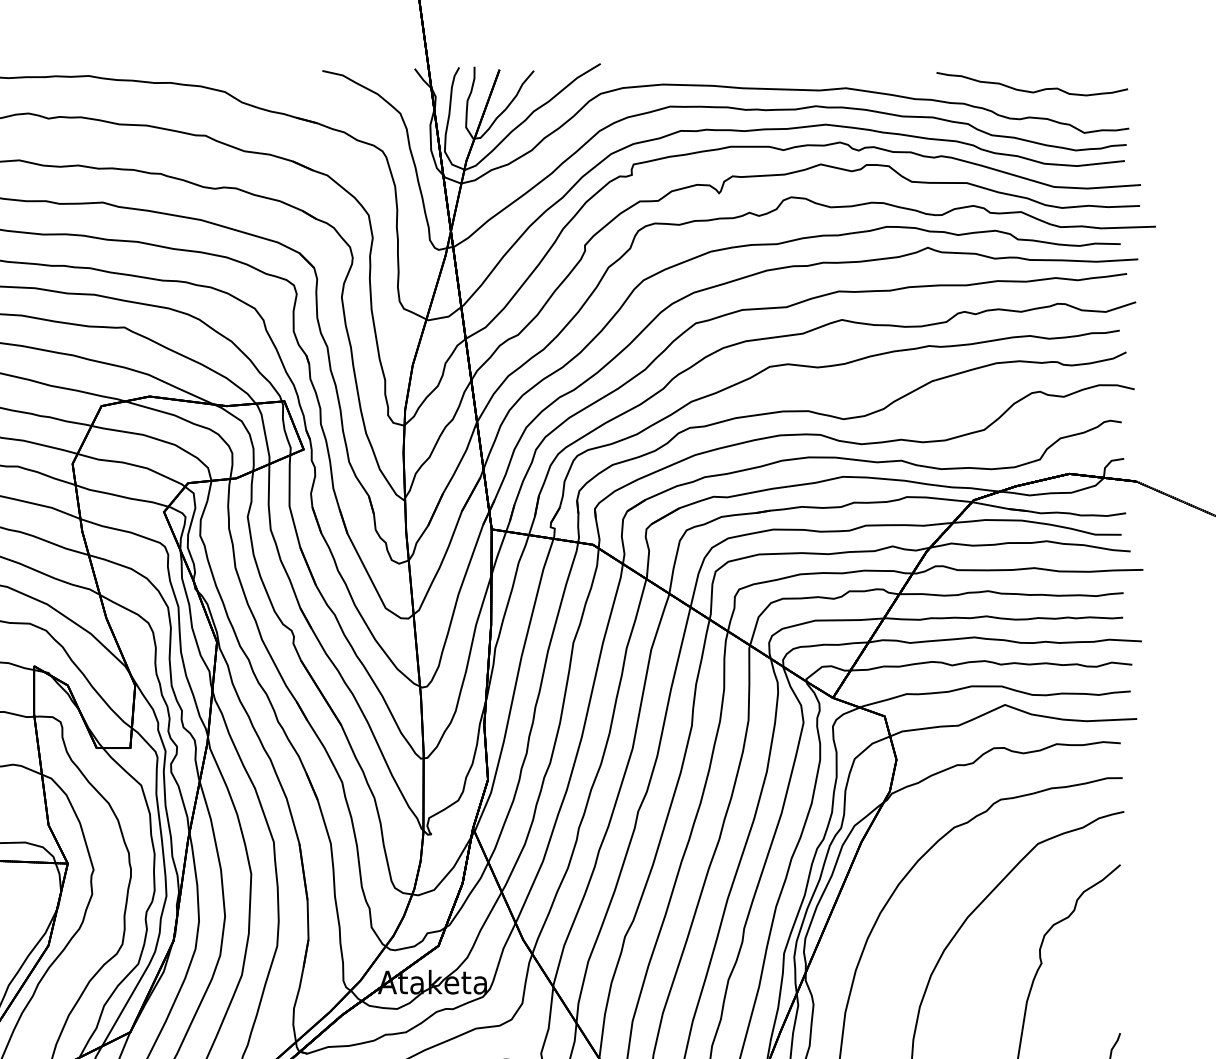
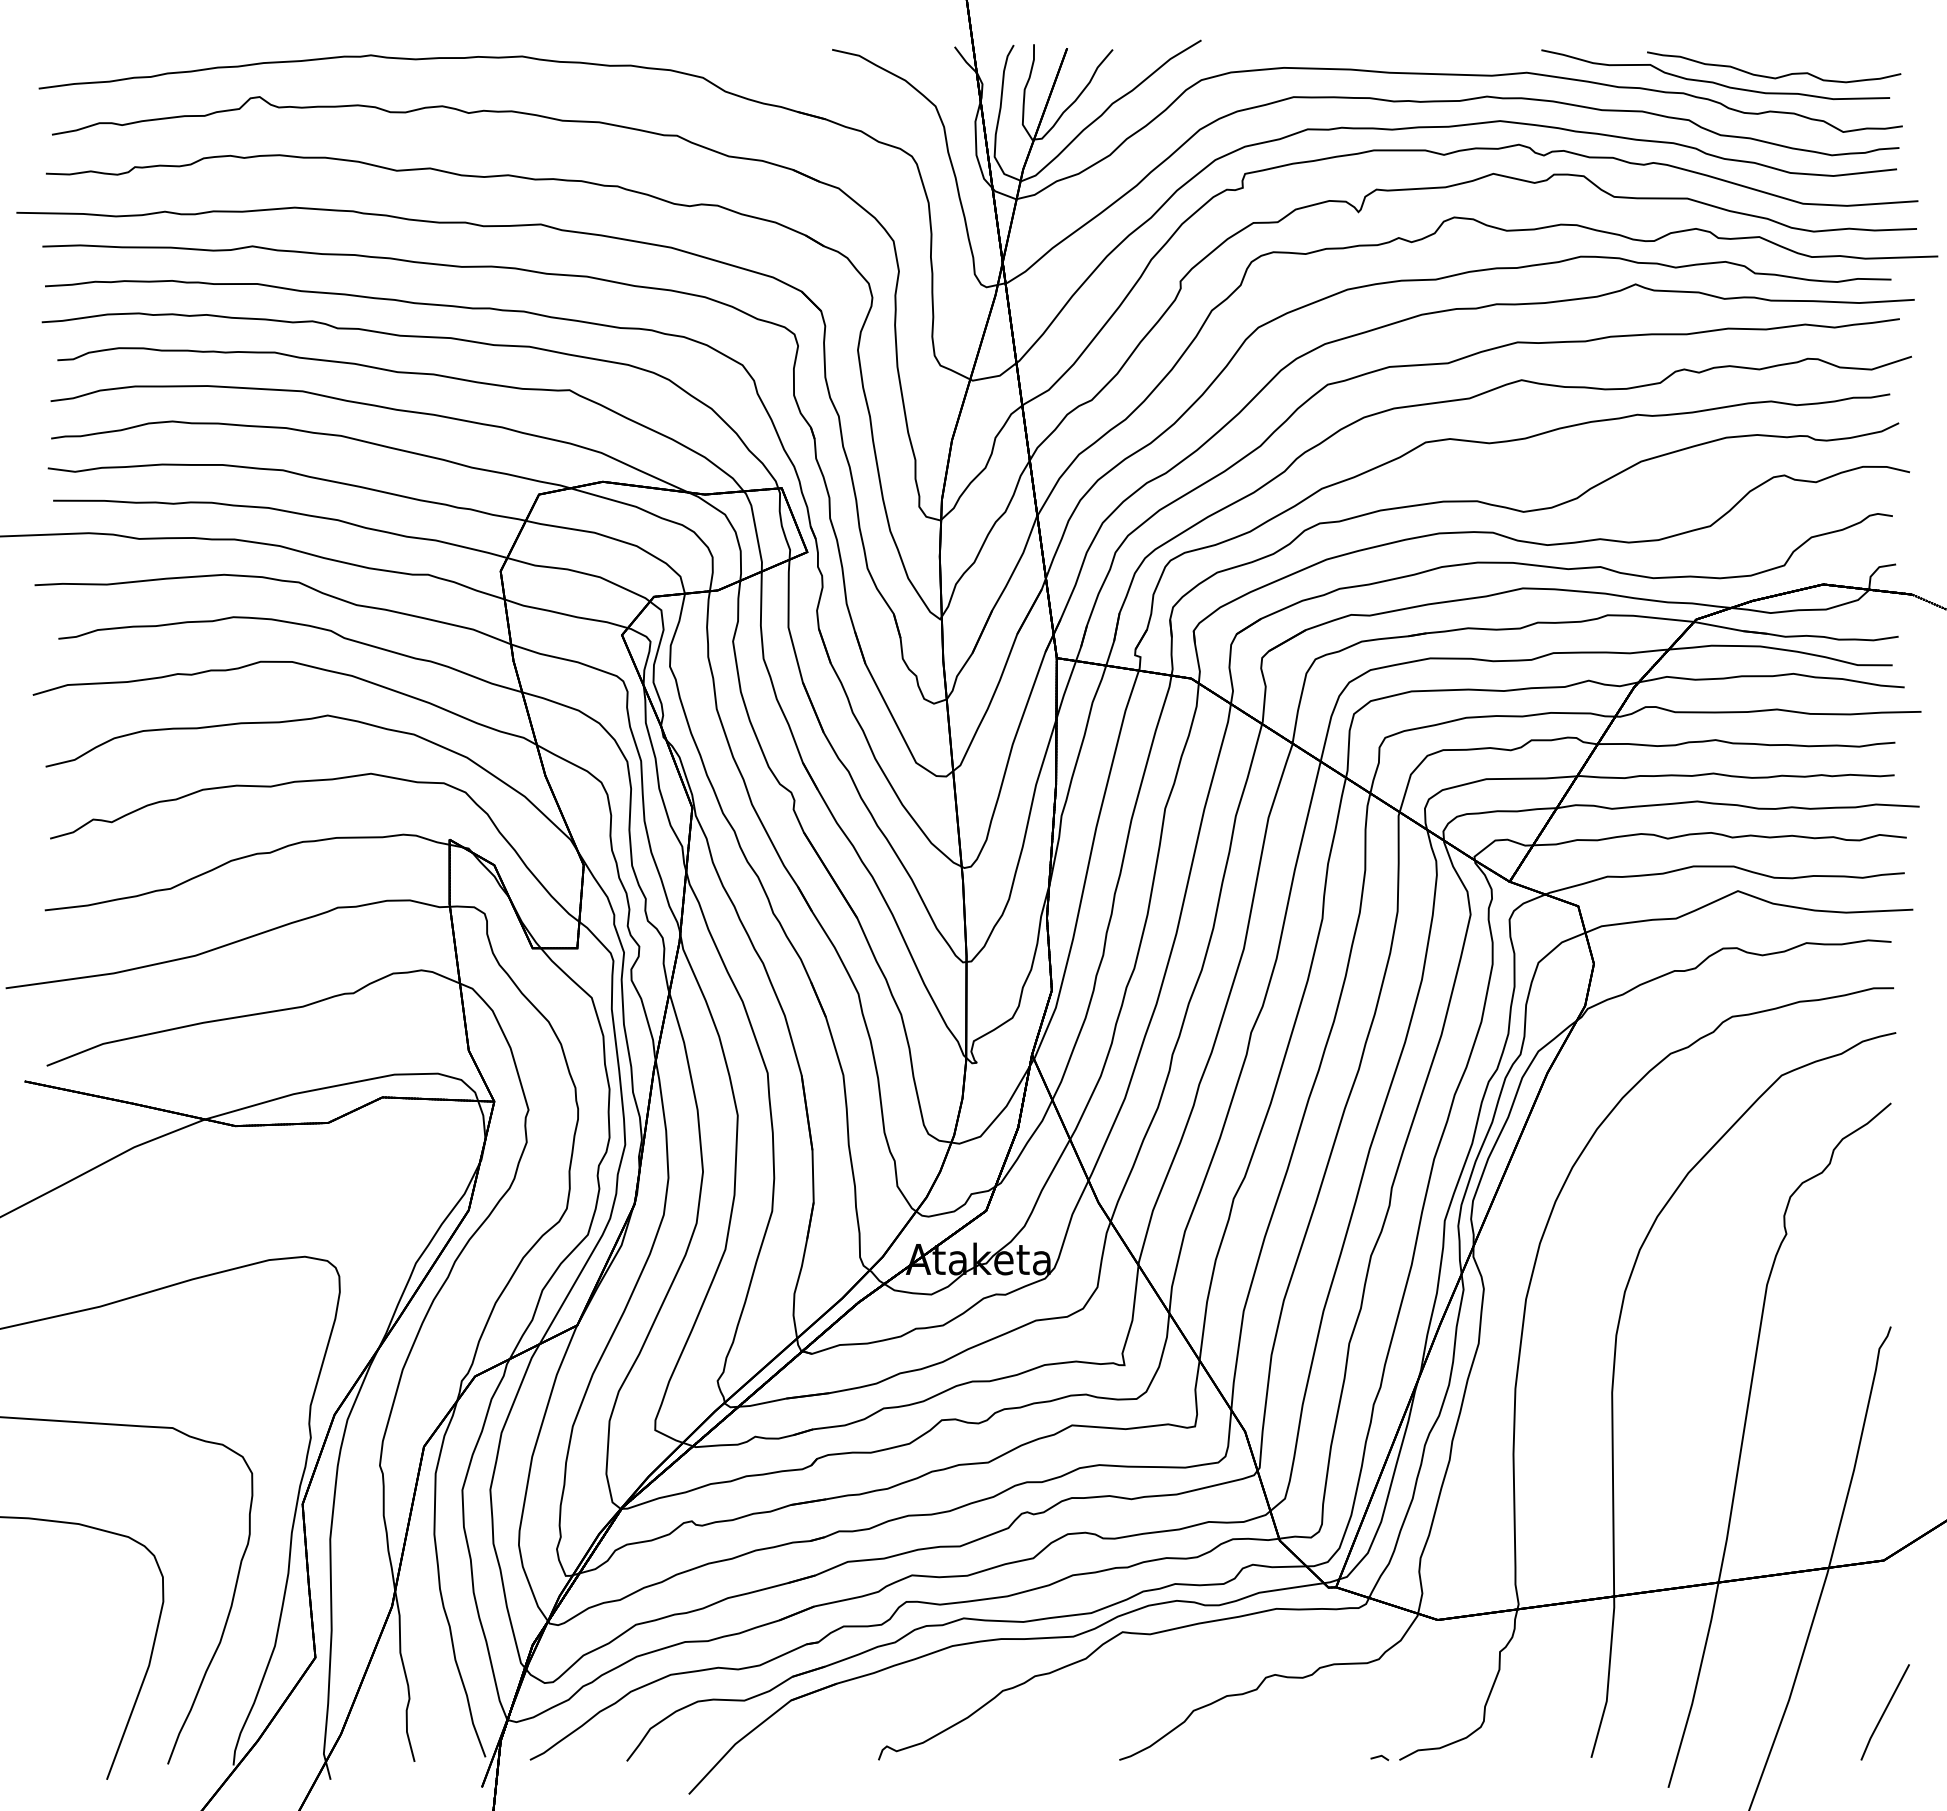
curve: (986, 94) -> (1713, 81), added

